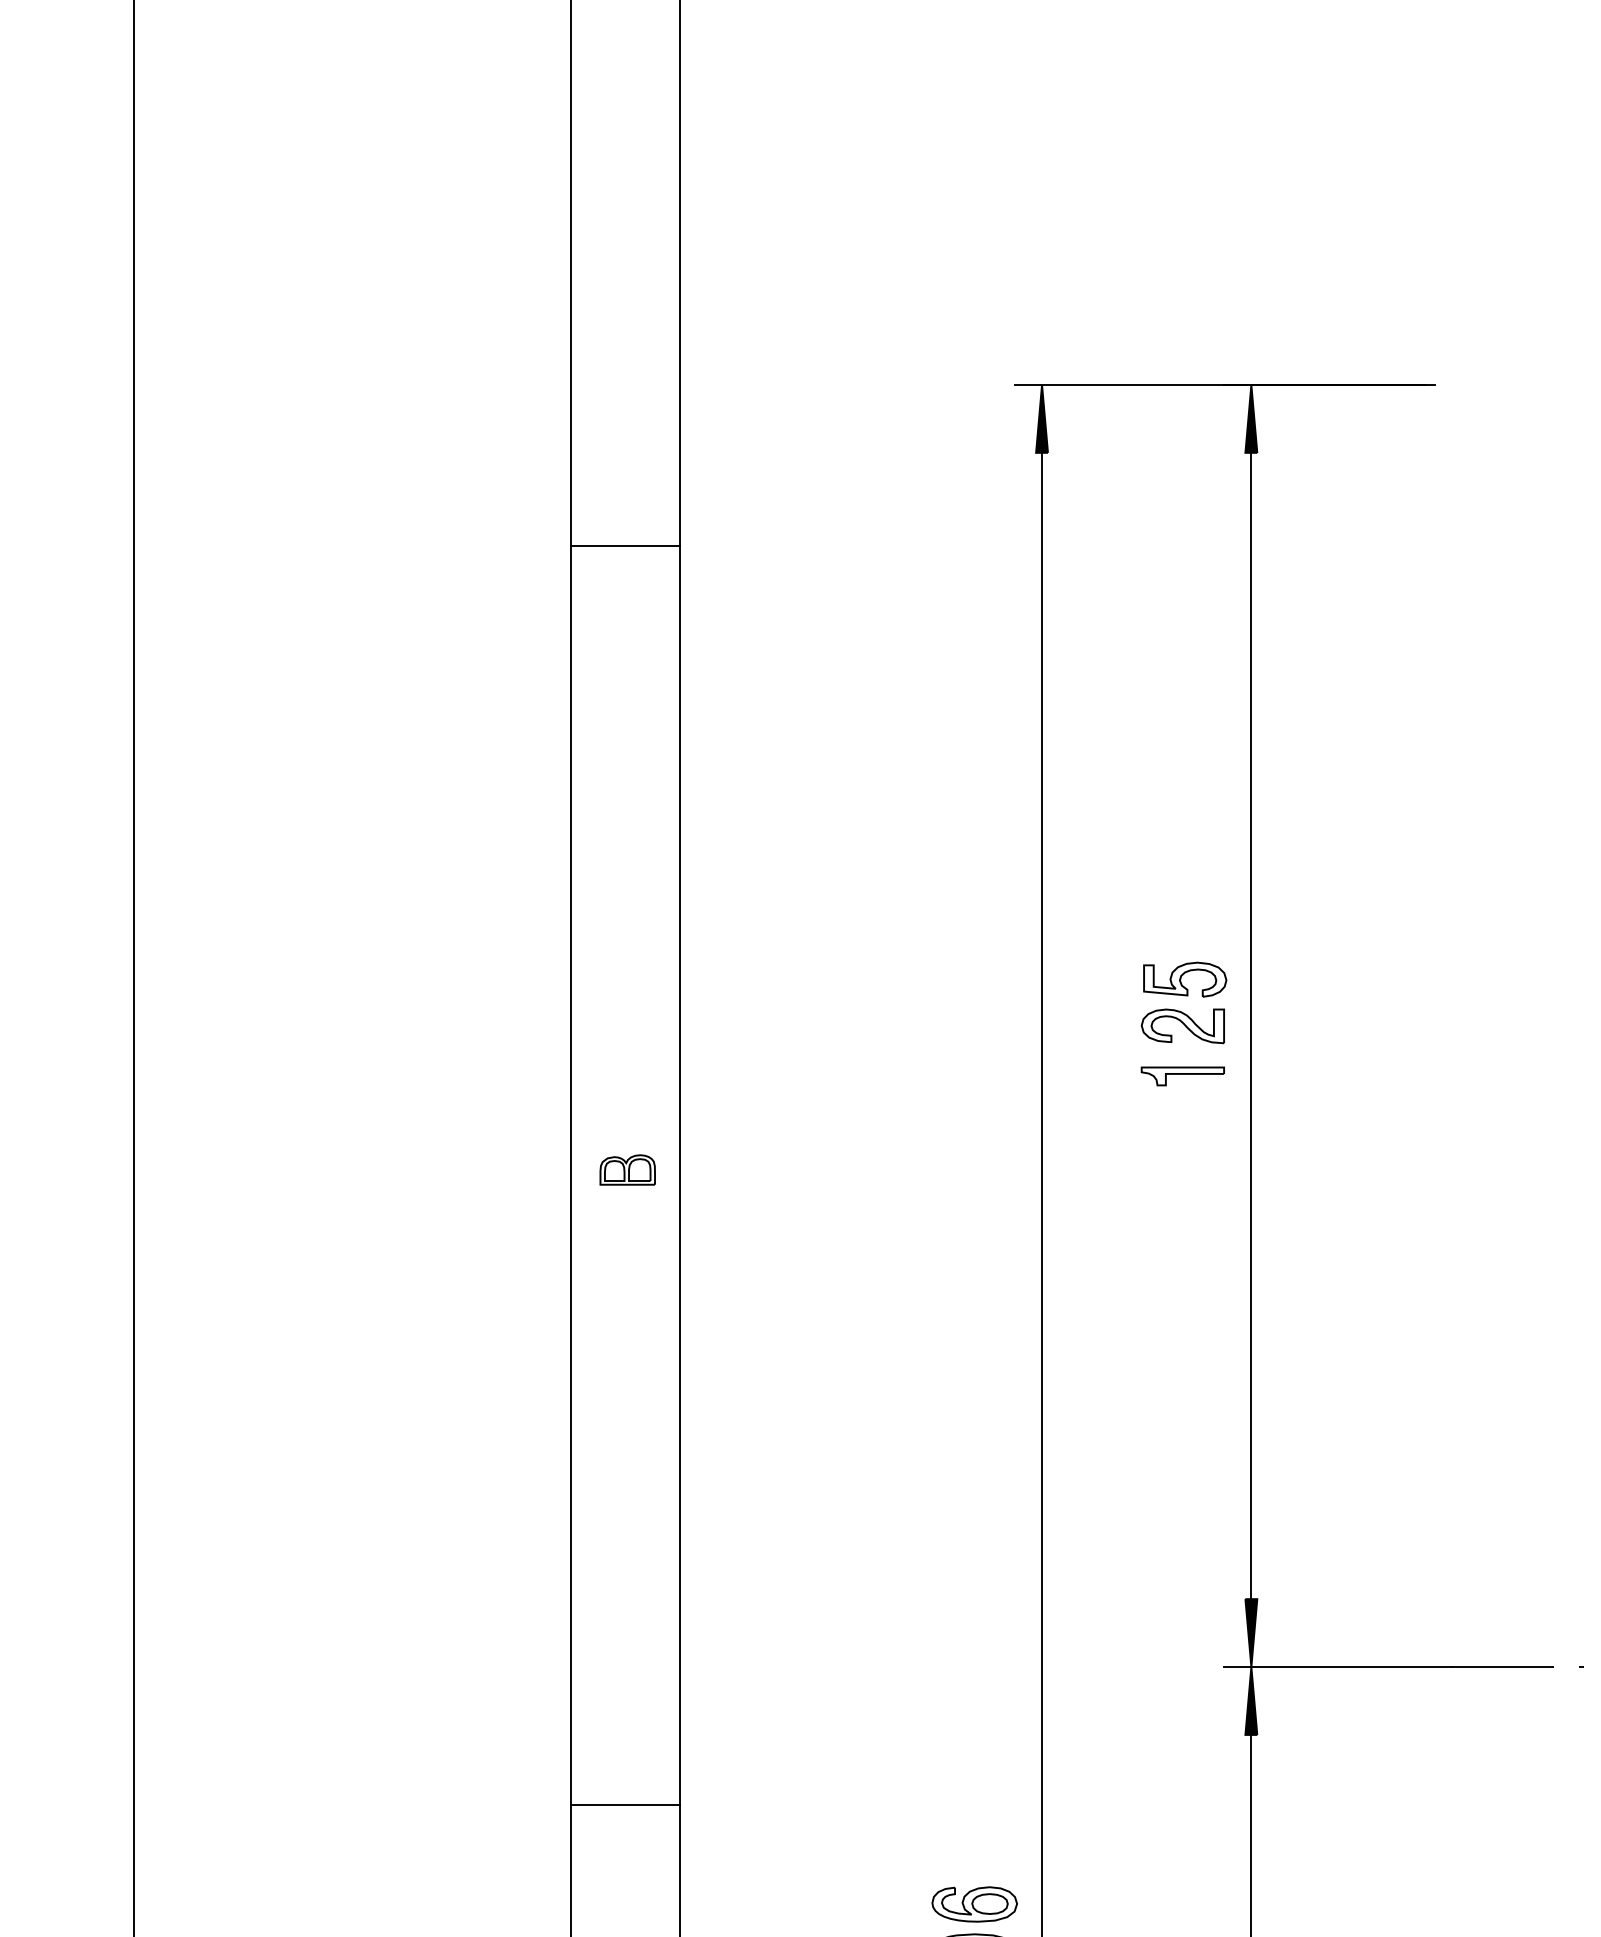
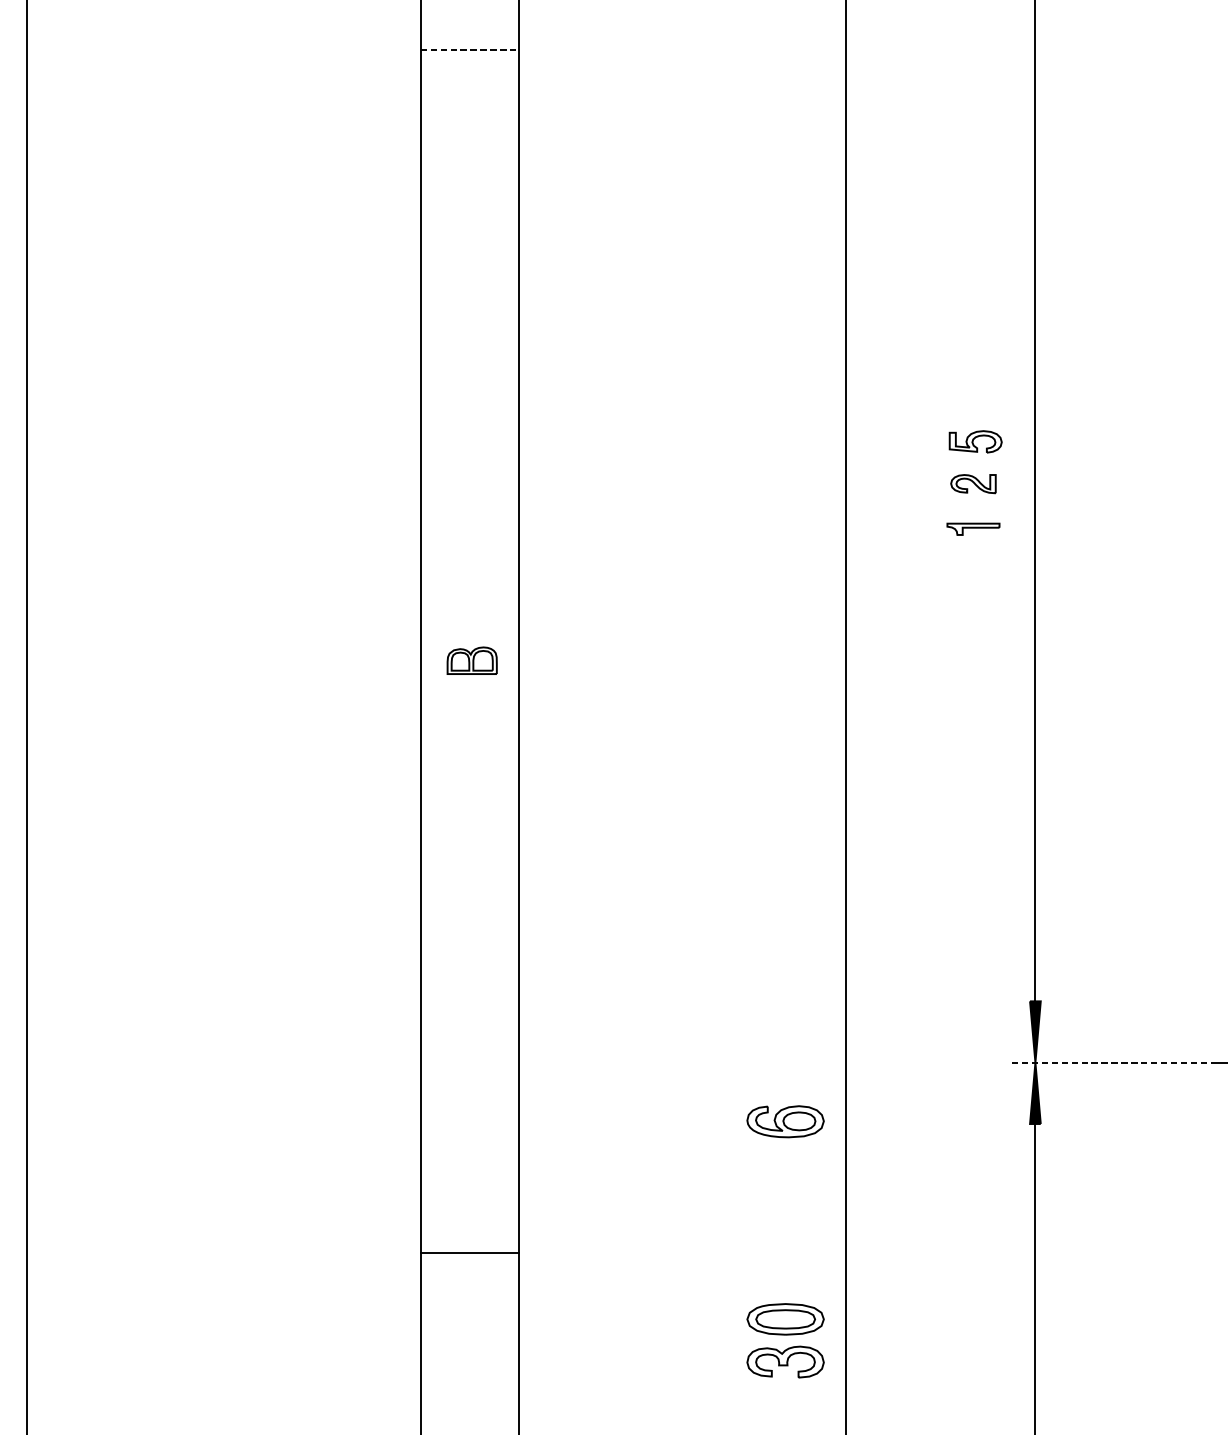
line: (625, 546) -> (470, 50), solid -> dashed
part: (1185, 979) -> (975, 441), size x0.7
part: (1182, 1026) -> (973, 484), size x0.6
part: (1182, 1076) -> (973, 529), size x0.7
part: (627, 1169) -> (472, 660), moved
line: (1337, 1667) -> (1113, 1063), solid -> dashed
line: (624, 1804) -> (469, 1252), moved
part: (974, 1904) -> (785, 1121), moved

